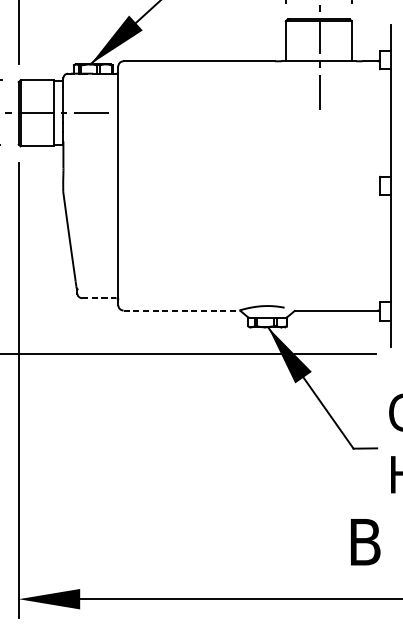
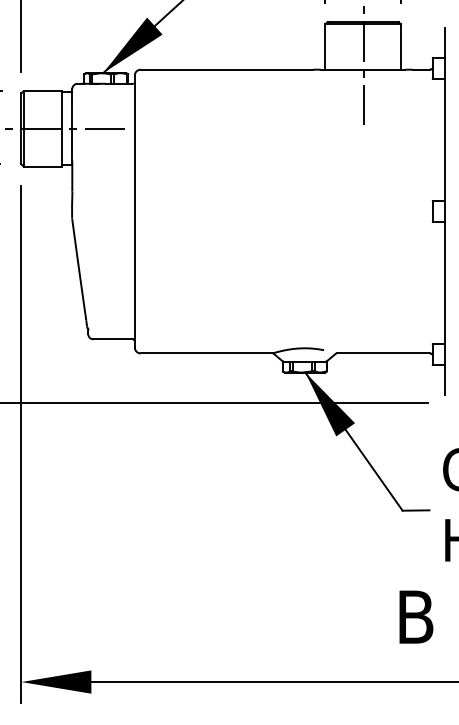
line: (99, 298) -> (113, 339), dashed -> solid
line: (181, 310) -> (206, 353), dashed -> solid

